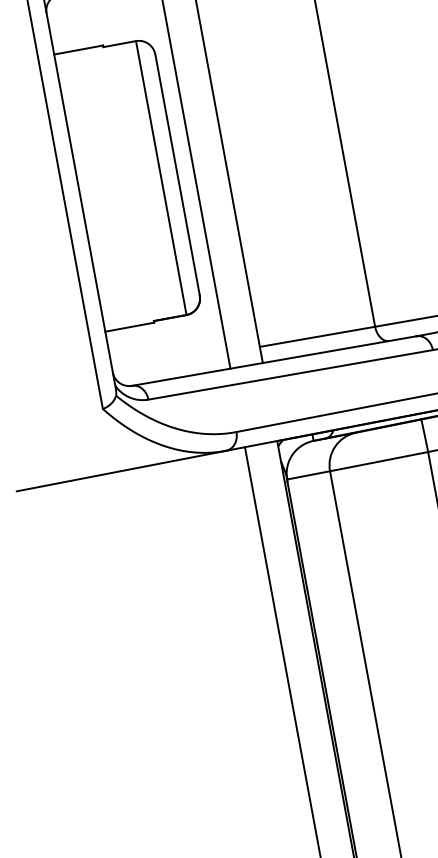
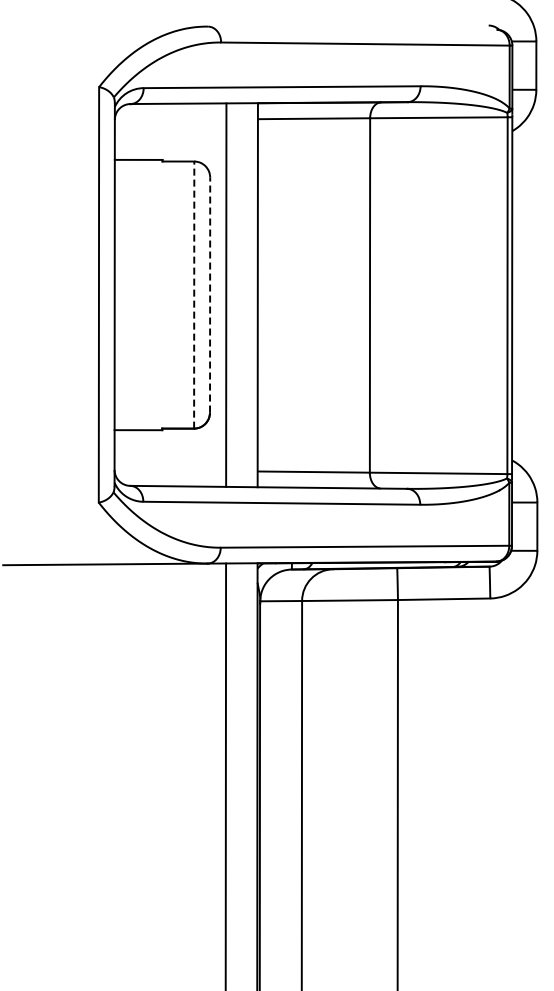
line: (177, 174) -> (210, 294), solid -> dashed
line: (161, 178) -> (194, 295), solid -> dashed

